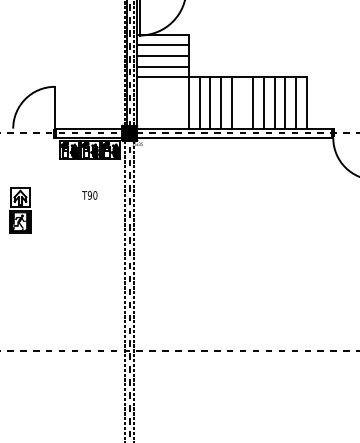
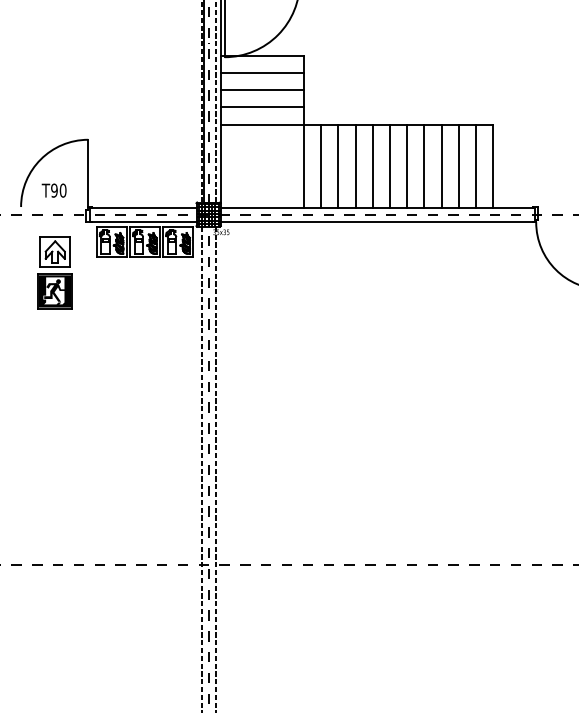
line: (242, 103) -> (390, 166), added
text: (89, 195) -> (53, 190), moved
part: (20, 210) -> (55, 272), moved

